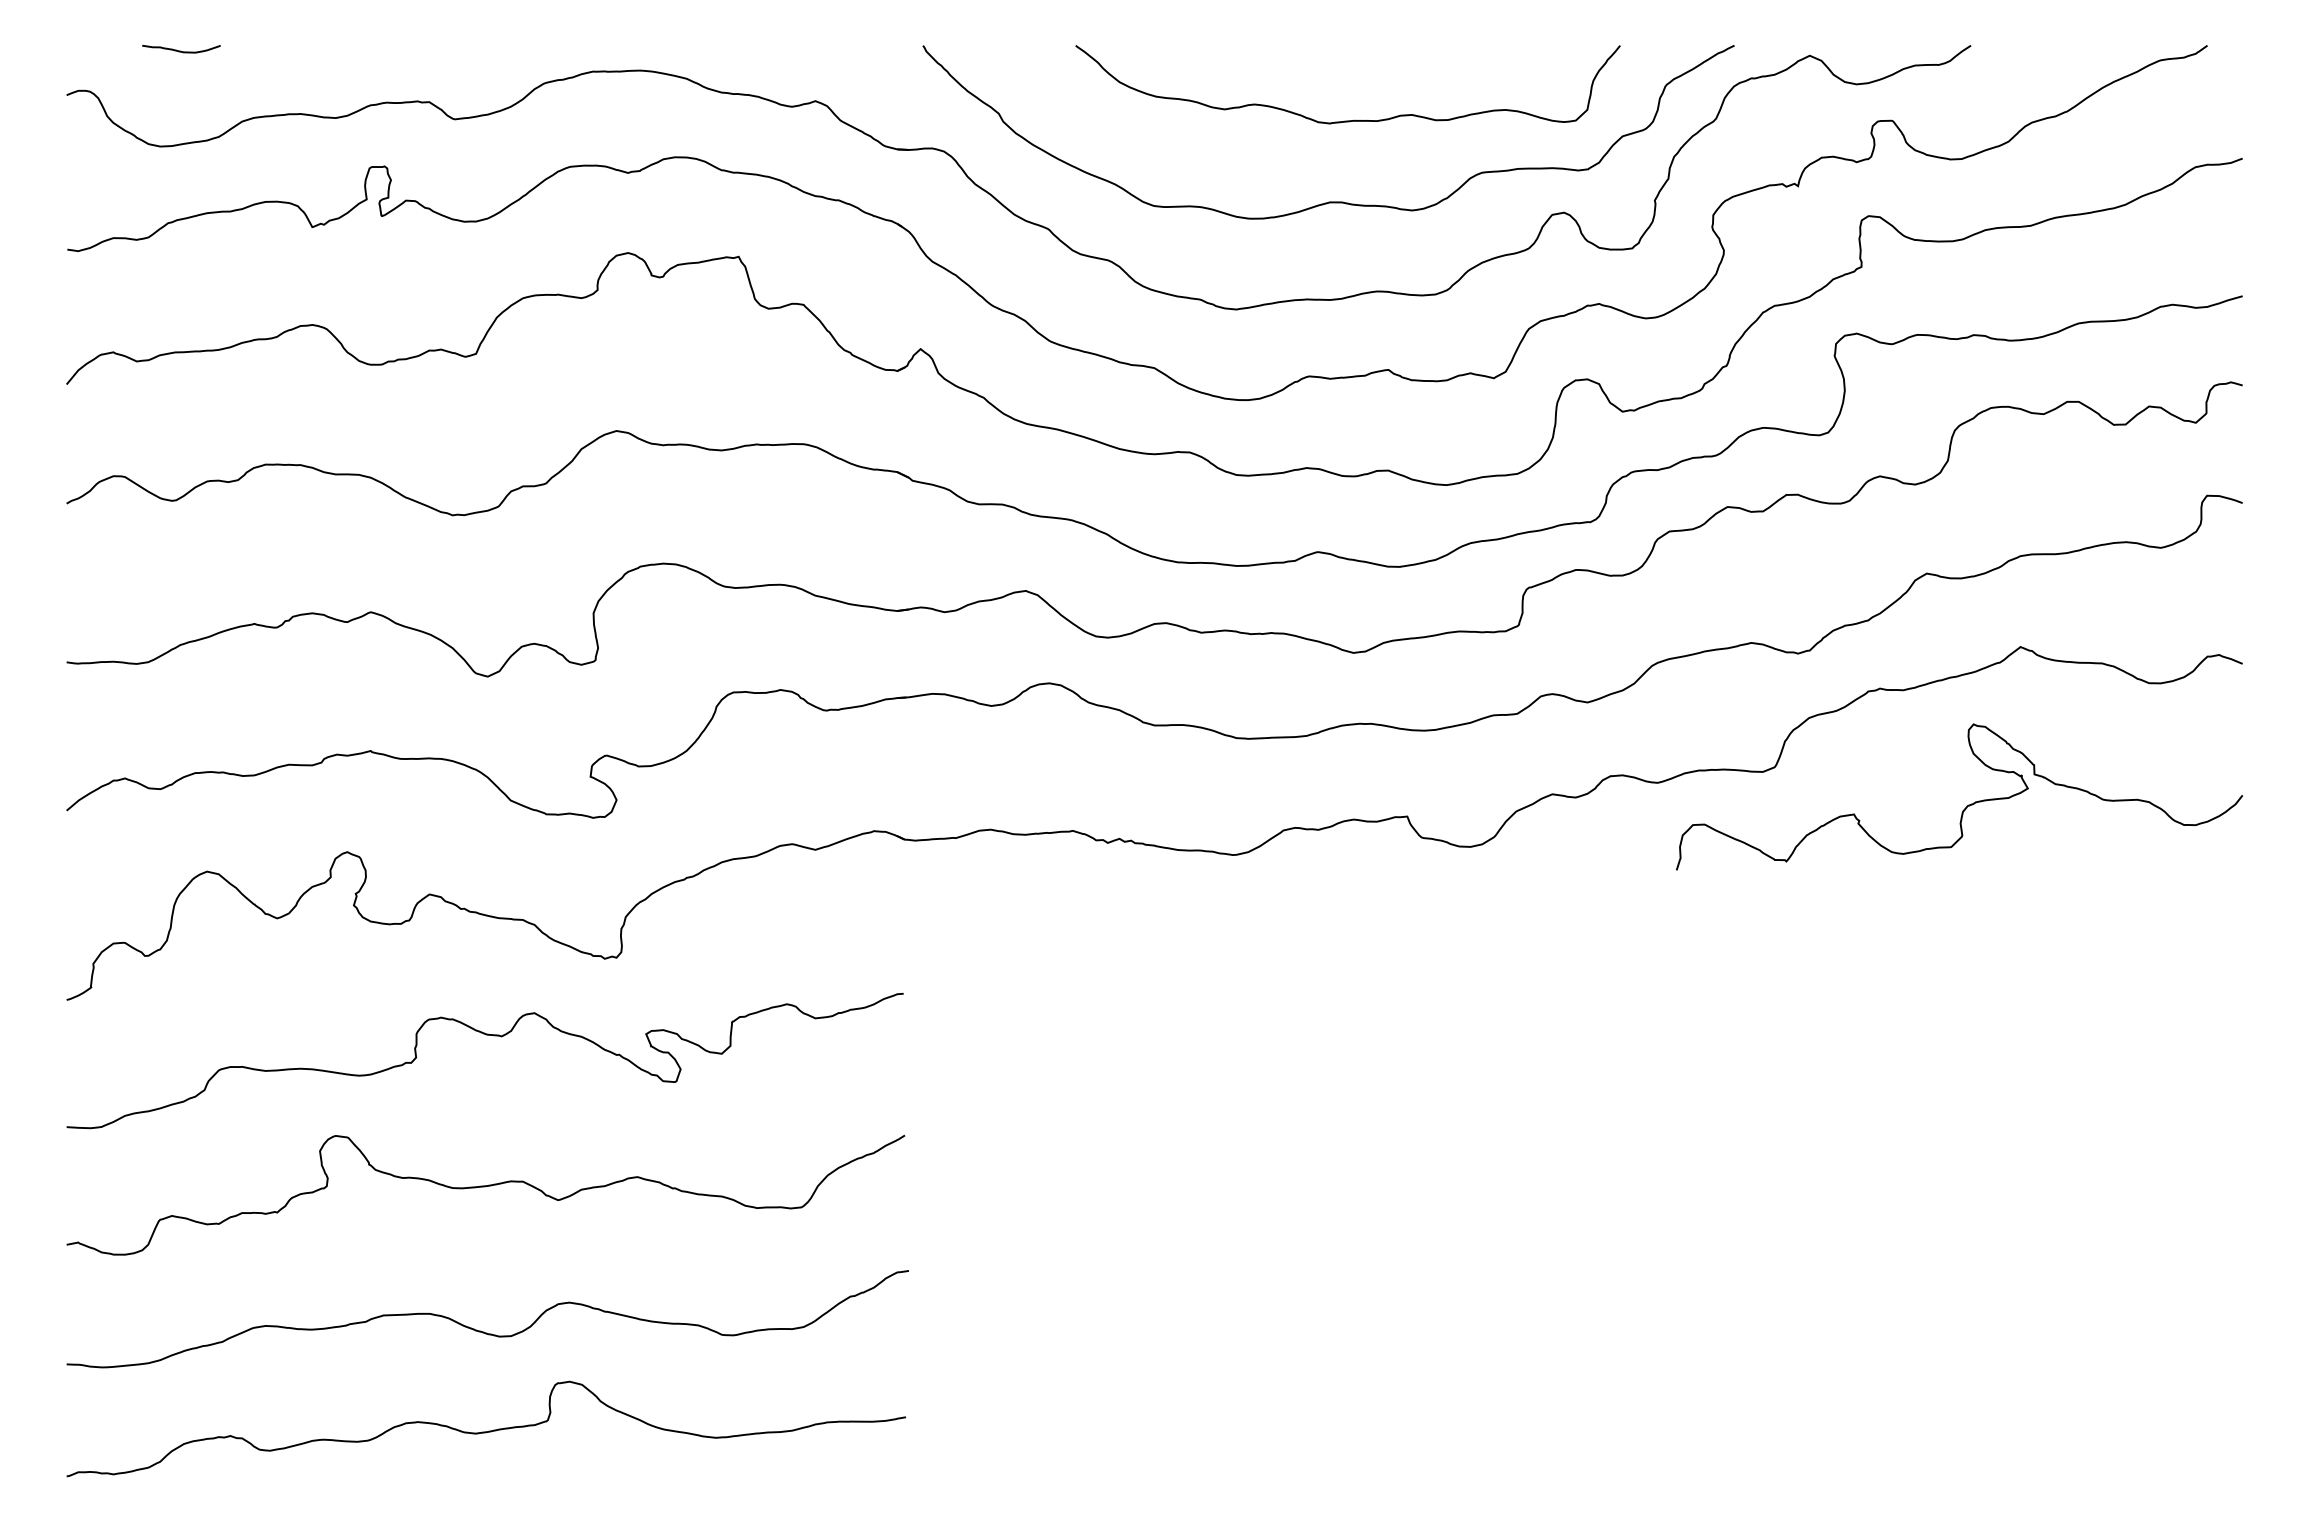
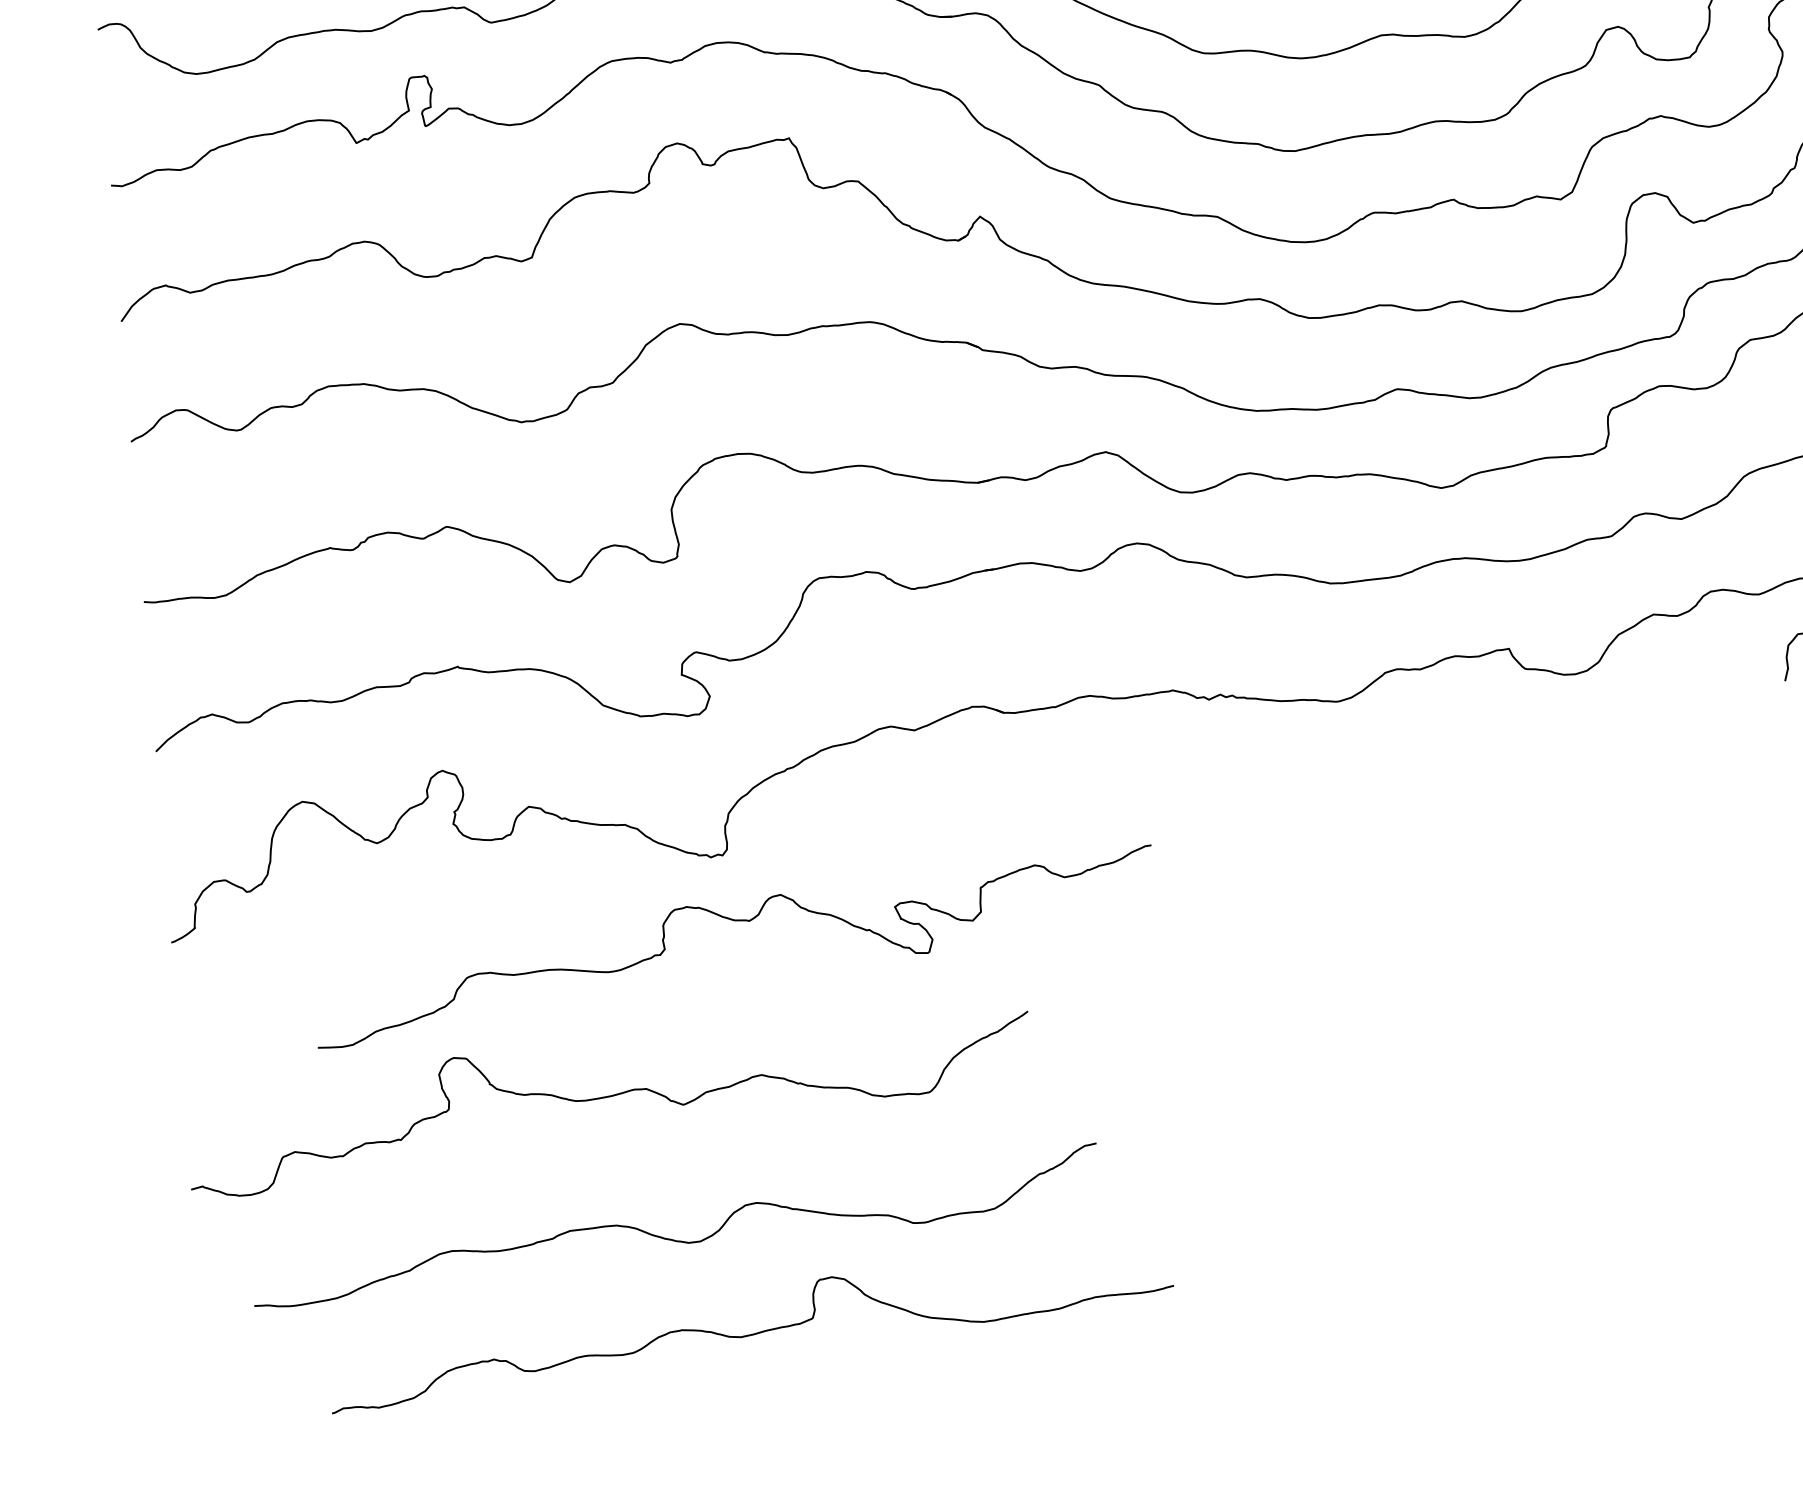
curve: (486, 1035) -> (733, 921), moved
curve: (483, 1331) -> (672, 1239), moved
curve: (485, 1431) -> (750, 1334), moved

